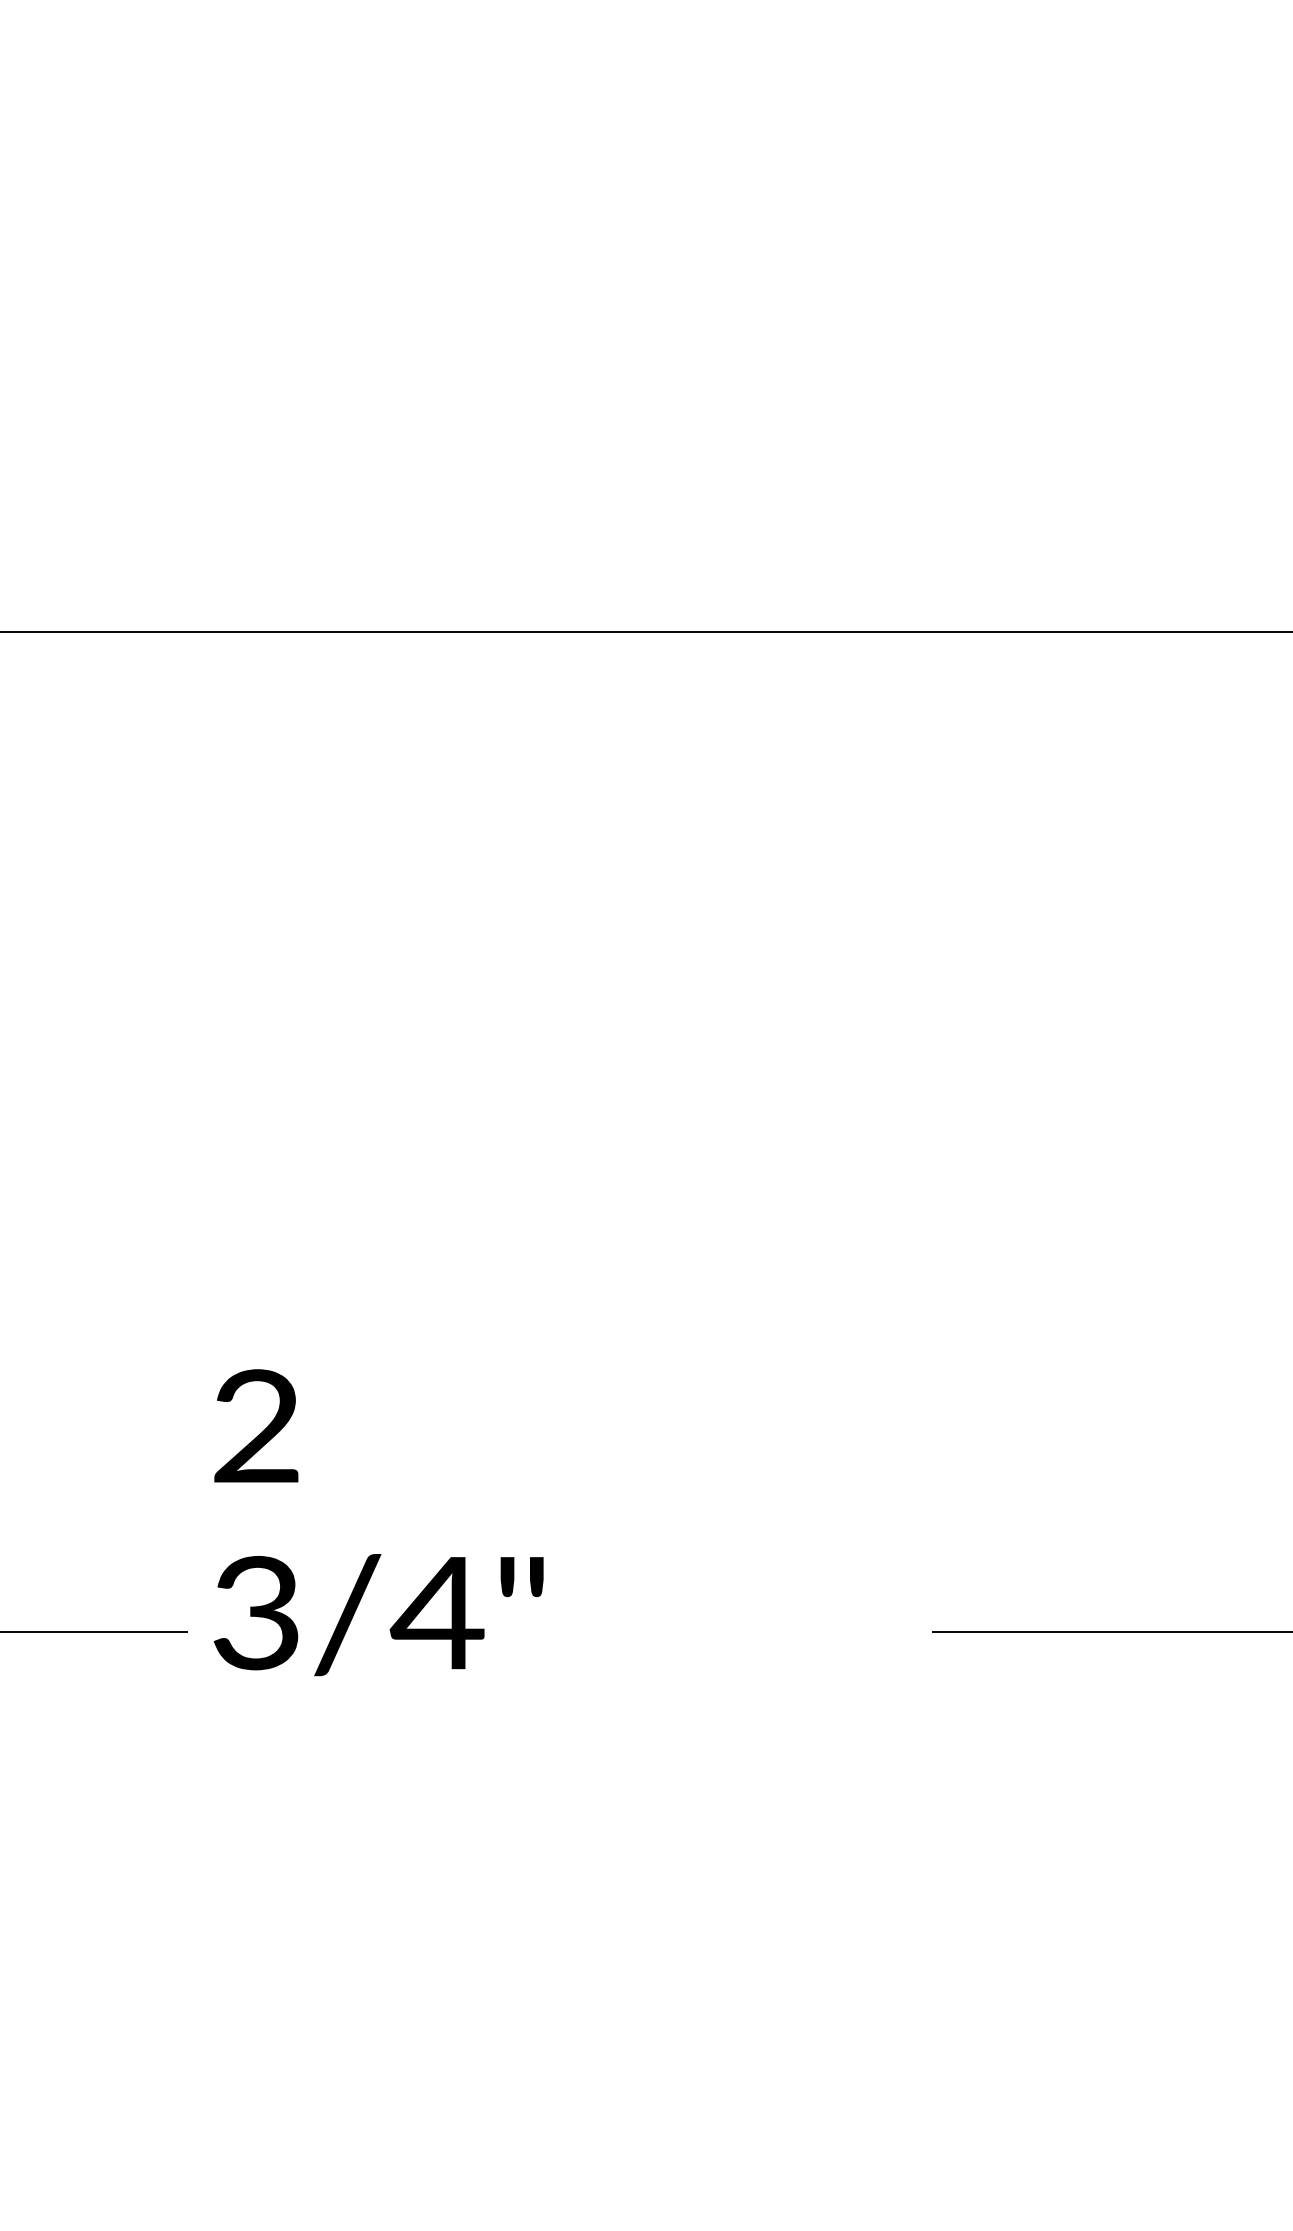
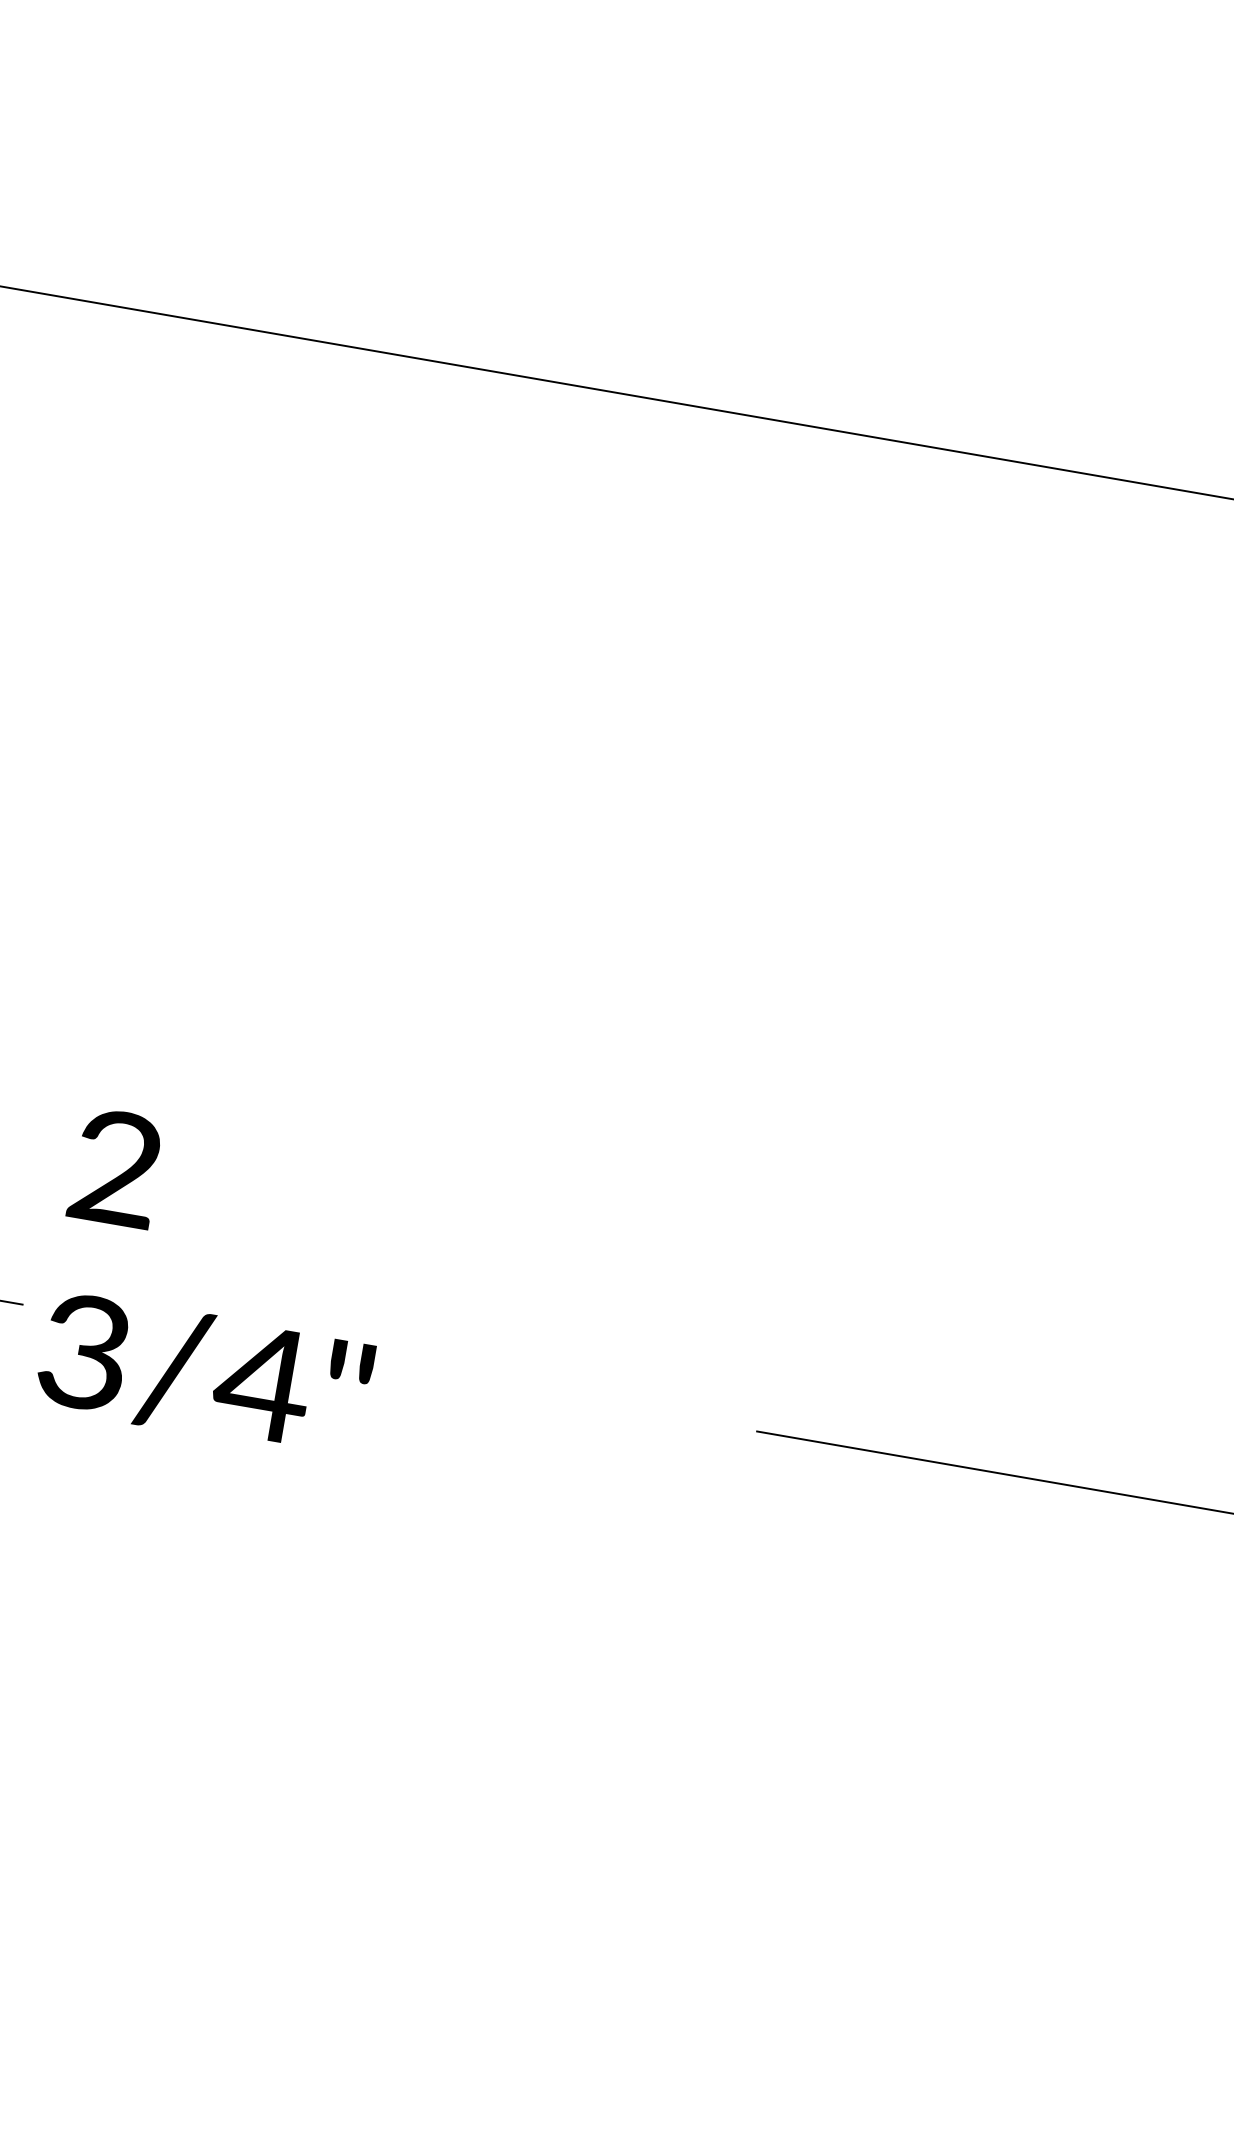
text: (378, 1522) -> (220, 1283), moved

